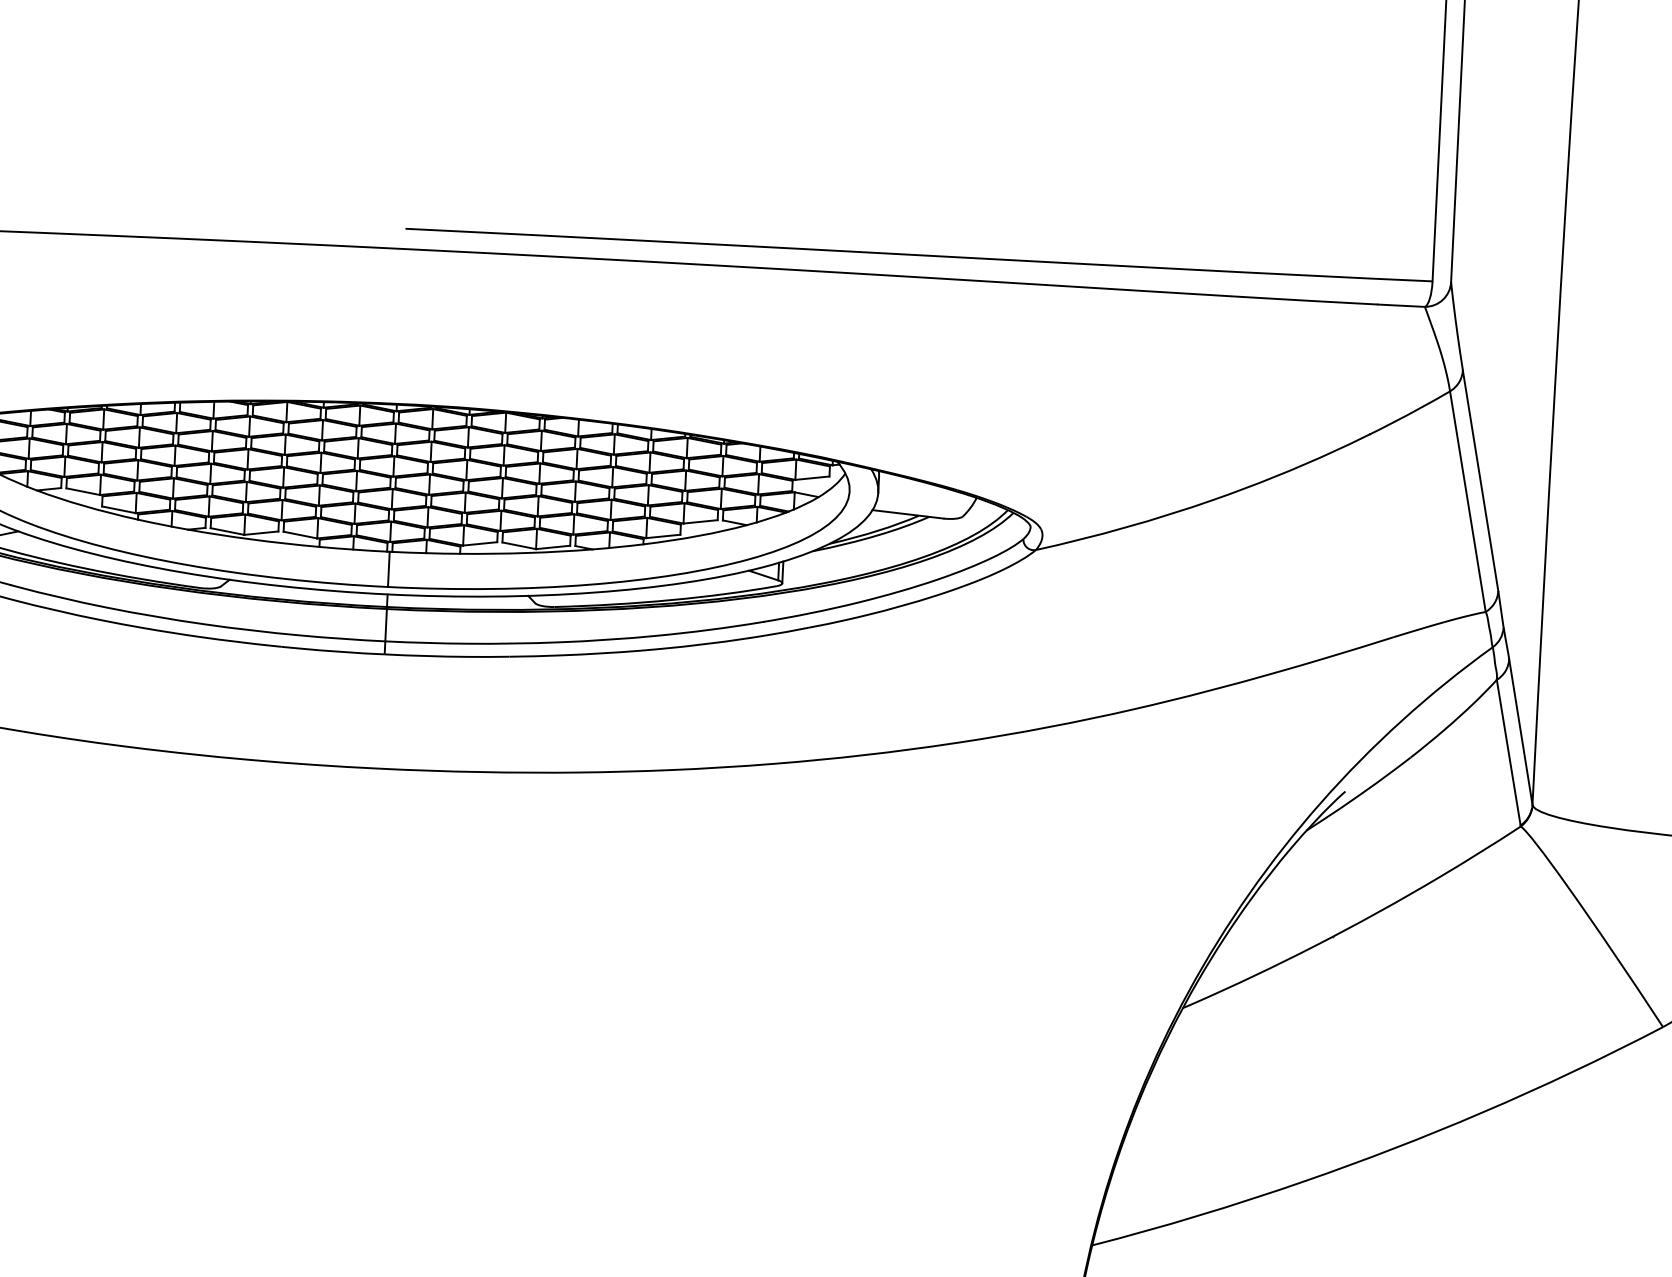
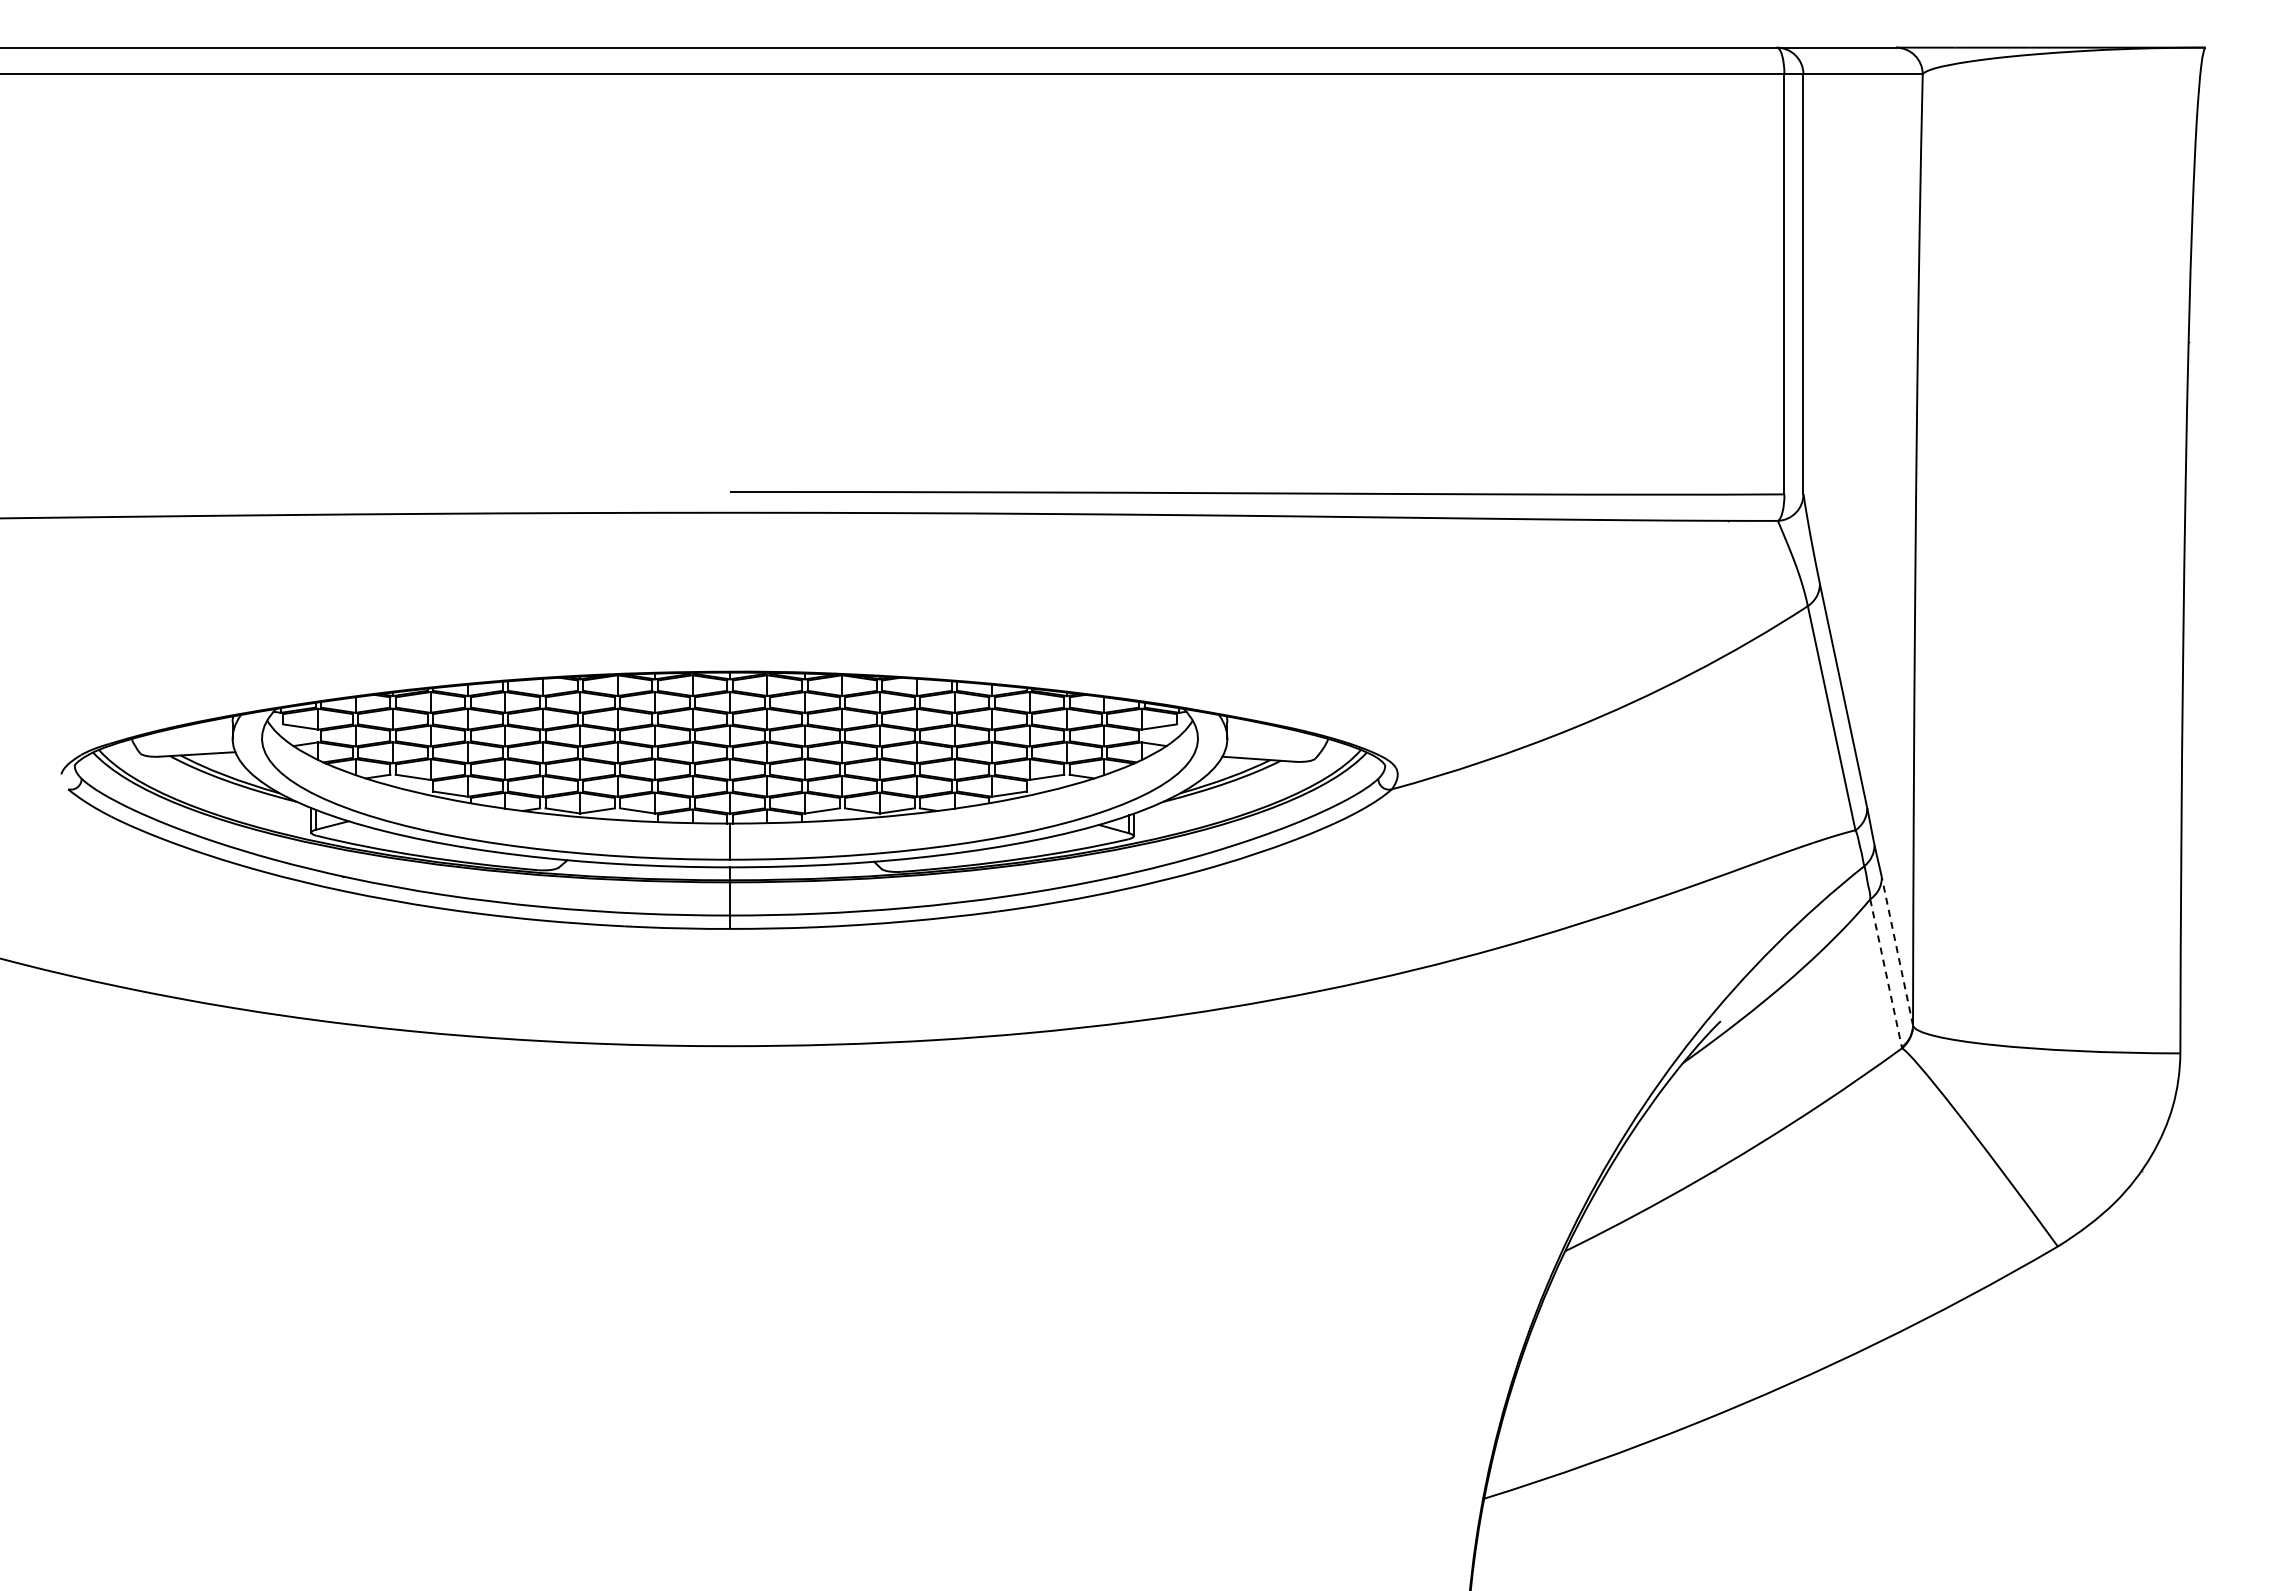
line: (1520, 732) -> (1897, 951), solid -> dashed
line: (1509, 752) -> (1886, 973), solid -> dashed

